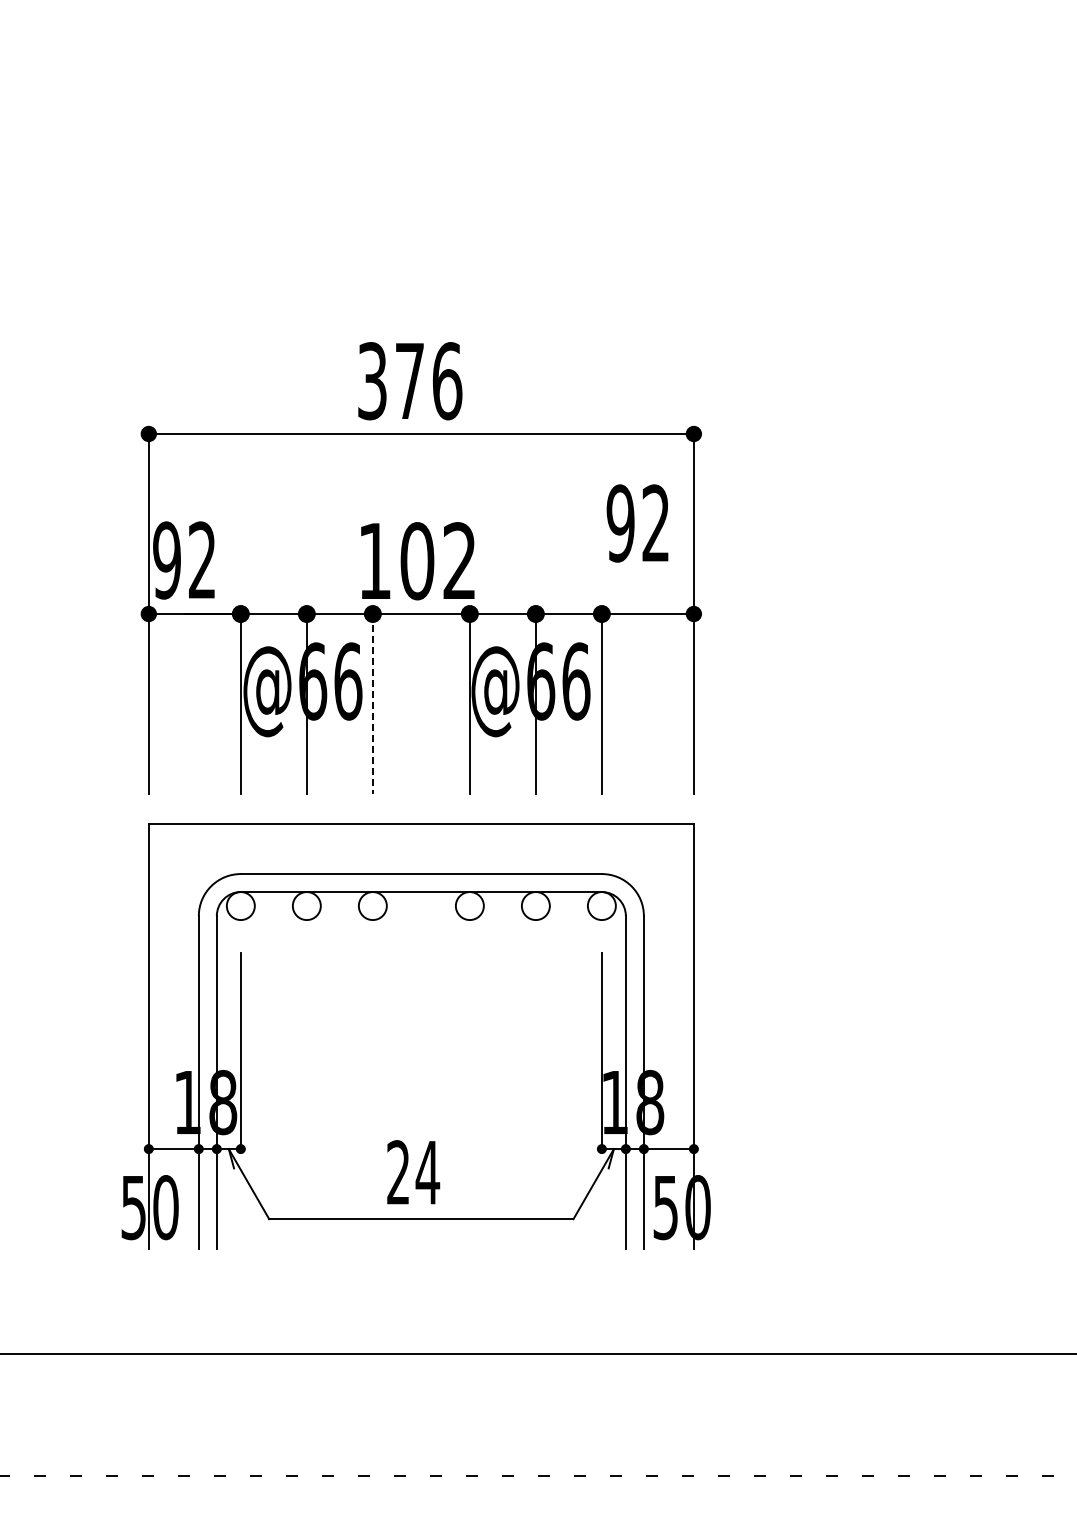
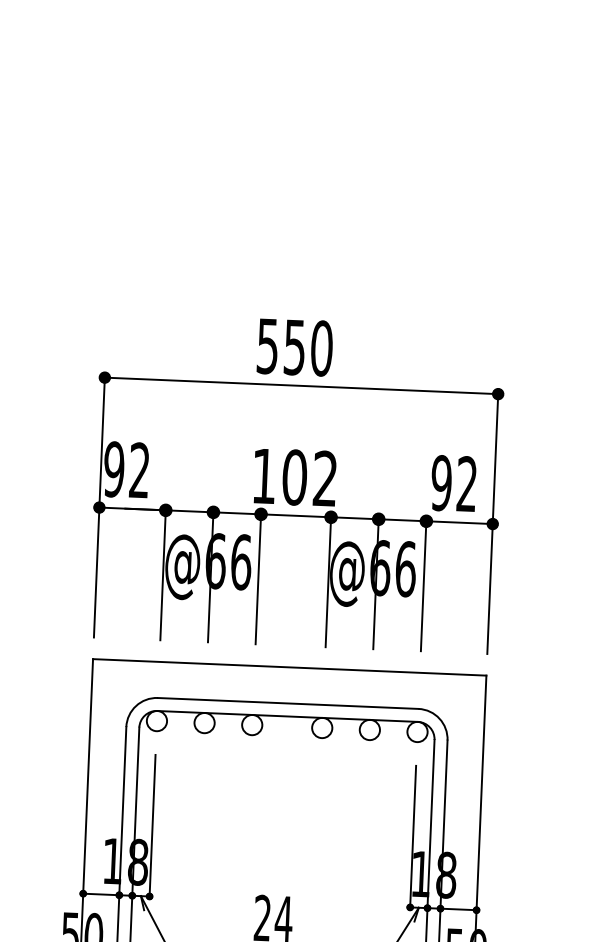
text: (410, 381) -> (295, 347), 376 -> 550
text: (637, 523) -> (453, 483), moved
line: (372, 704) -> (258, 579), dashed -> solid

